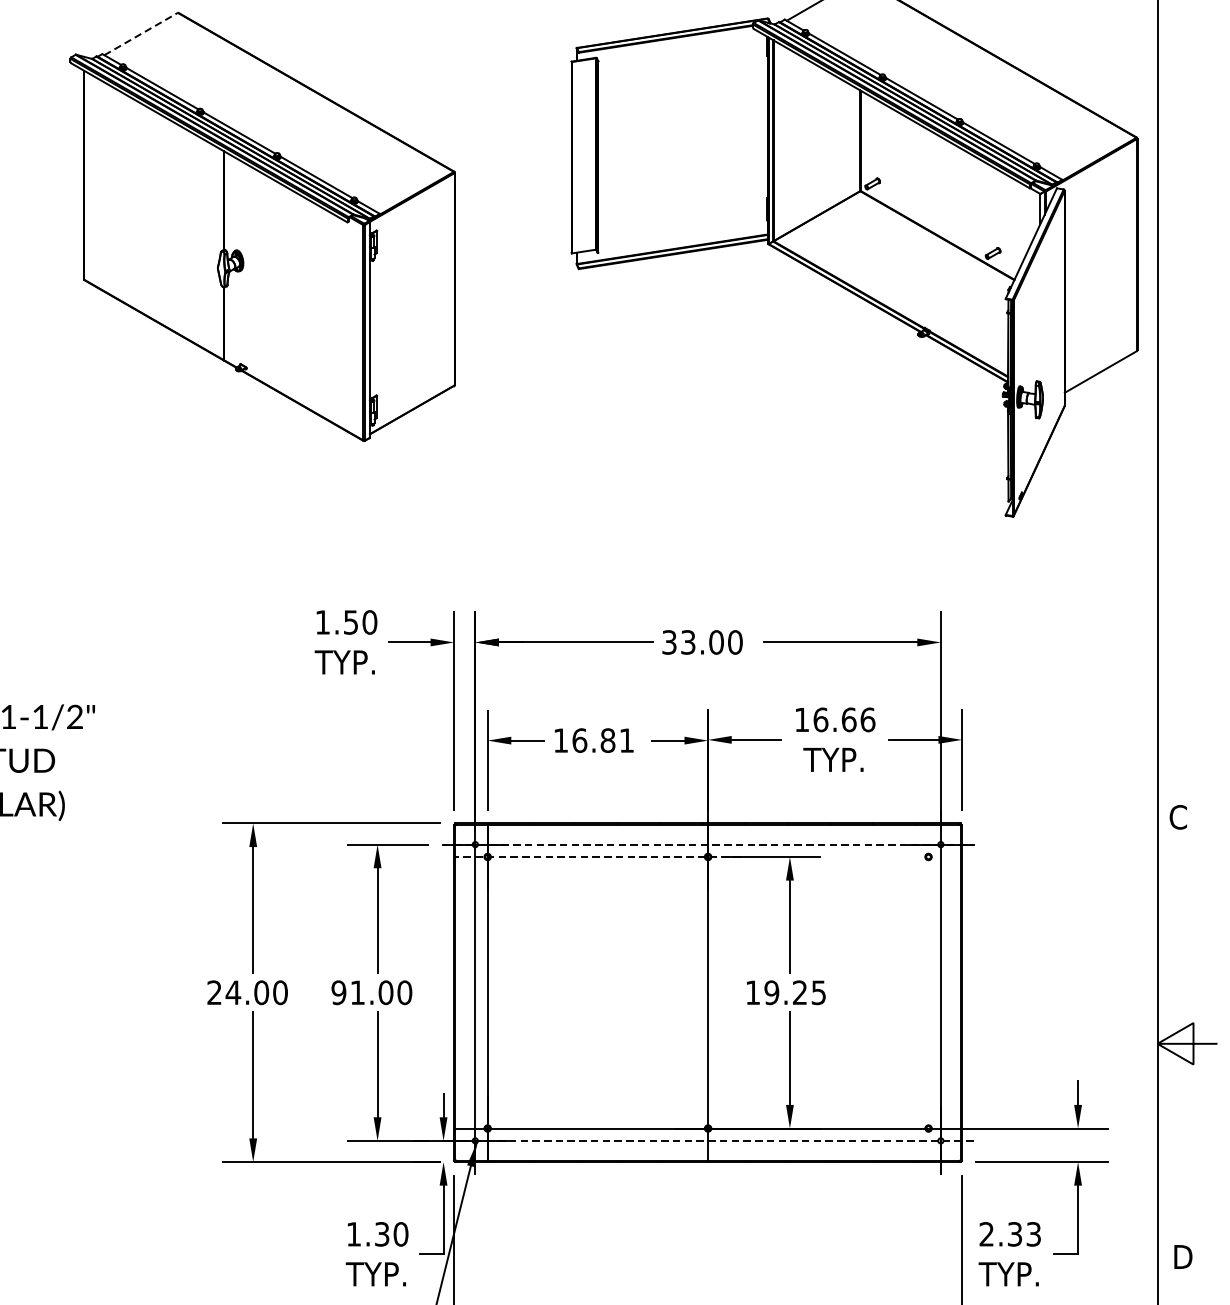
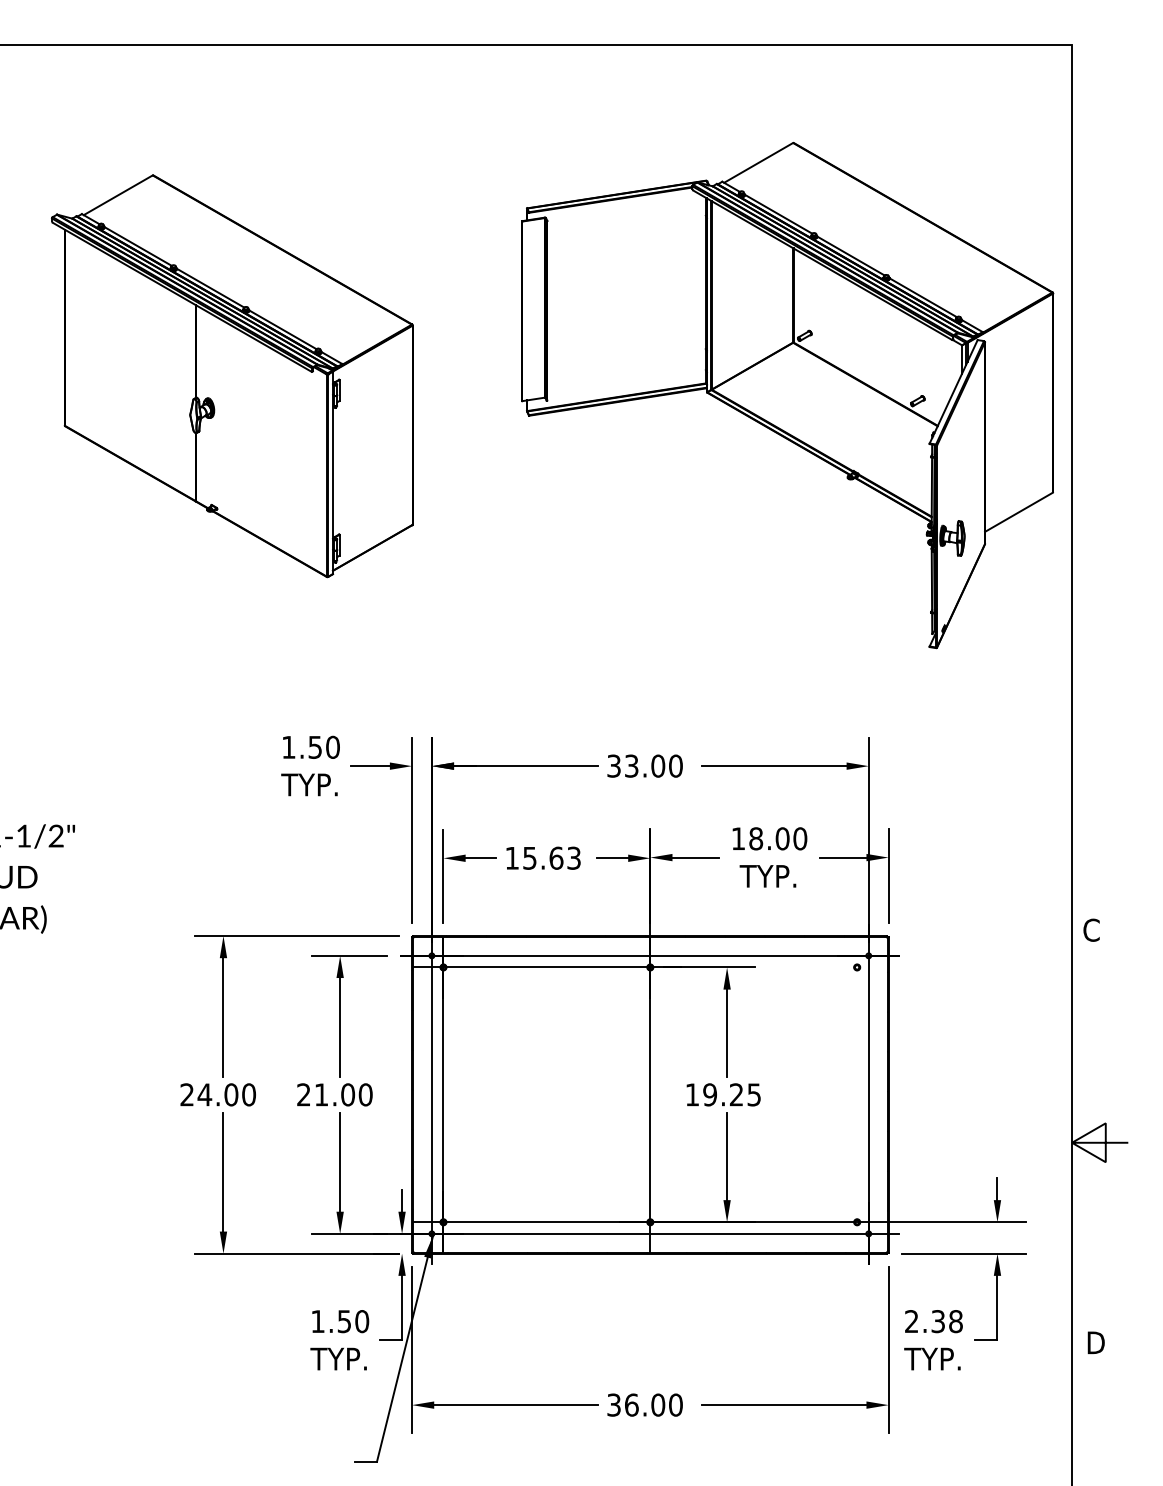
line: (141, 34) -> (118, 195), dashed -> solid
text: (844, 719) -> (778, 838), 16.66 -> 18.00
text: (602, 739) -> (551, 857), 16.81 -> 15.63
line: (708, 844) -> (650, 955), dashed -> solid
line: (597, 857) -> (546, 967), dashed -> solid
text: (338, 992) -> (303, 1094), 91.00 -> 21.00
line: (707, 1140) -> (649, 1233), dashed -> solid
text: (382, 1234) -> (344, 1321), 1.30 -> 1.50
text: (1033, 1234) -> (955, 1321), 2.33 -> 2.38

